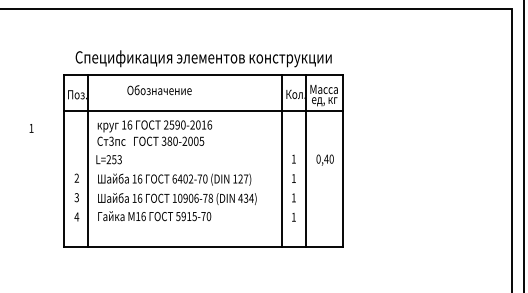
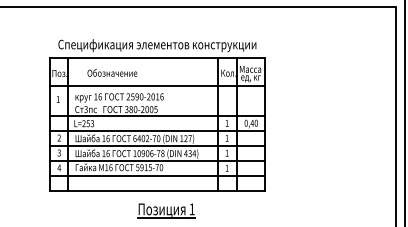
text: (159, 90) -> (112, 73), moved
text: (31, 128) -> (58, 99), moved
line: (203, 149) -> (157, 115), added
line: (203, 169) -> (157, 131), added
line: (203, 188) -> (157, 145), added
line: (203, 207) -> (157, 160), added
line: (203, 227) -> (157, 176), added
part: (215, 272) -> (166, 210), added

